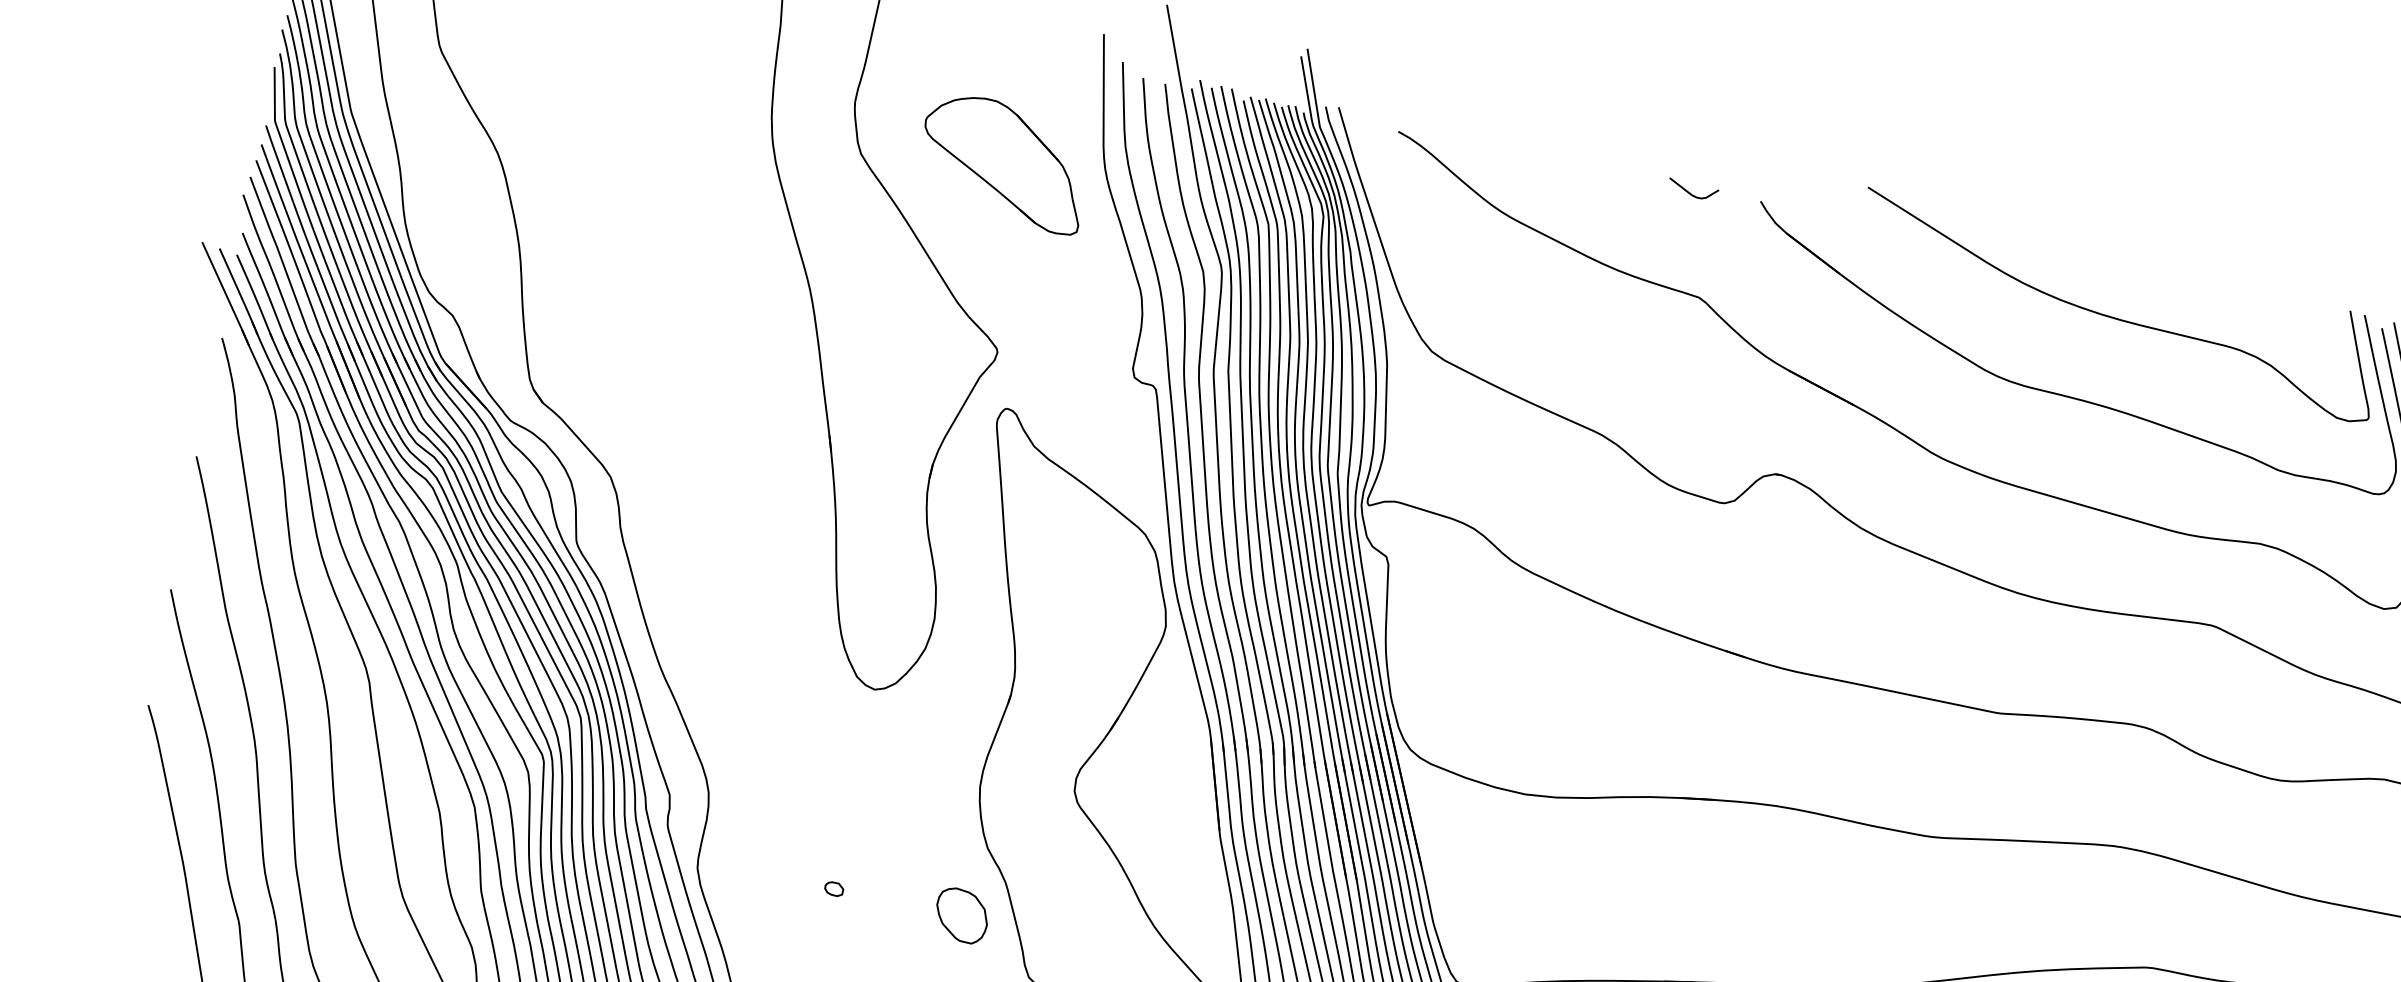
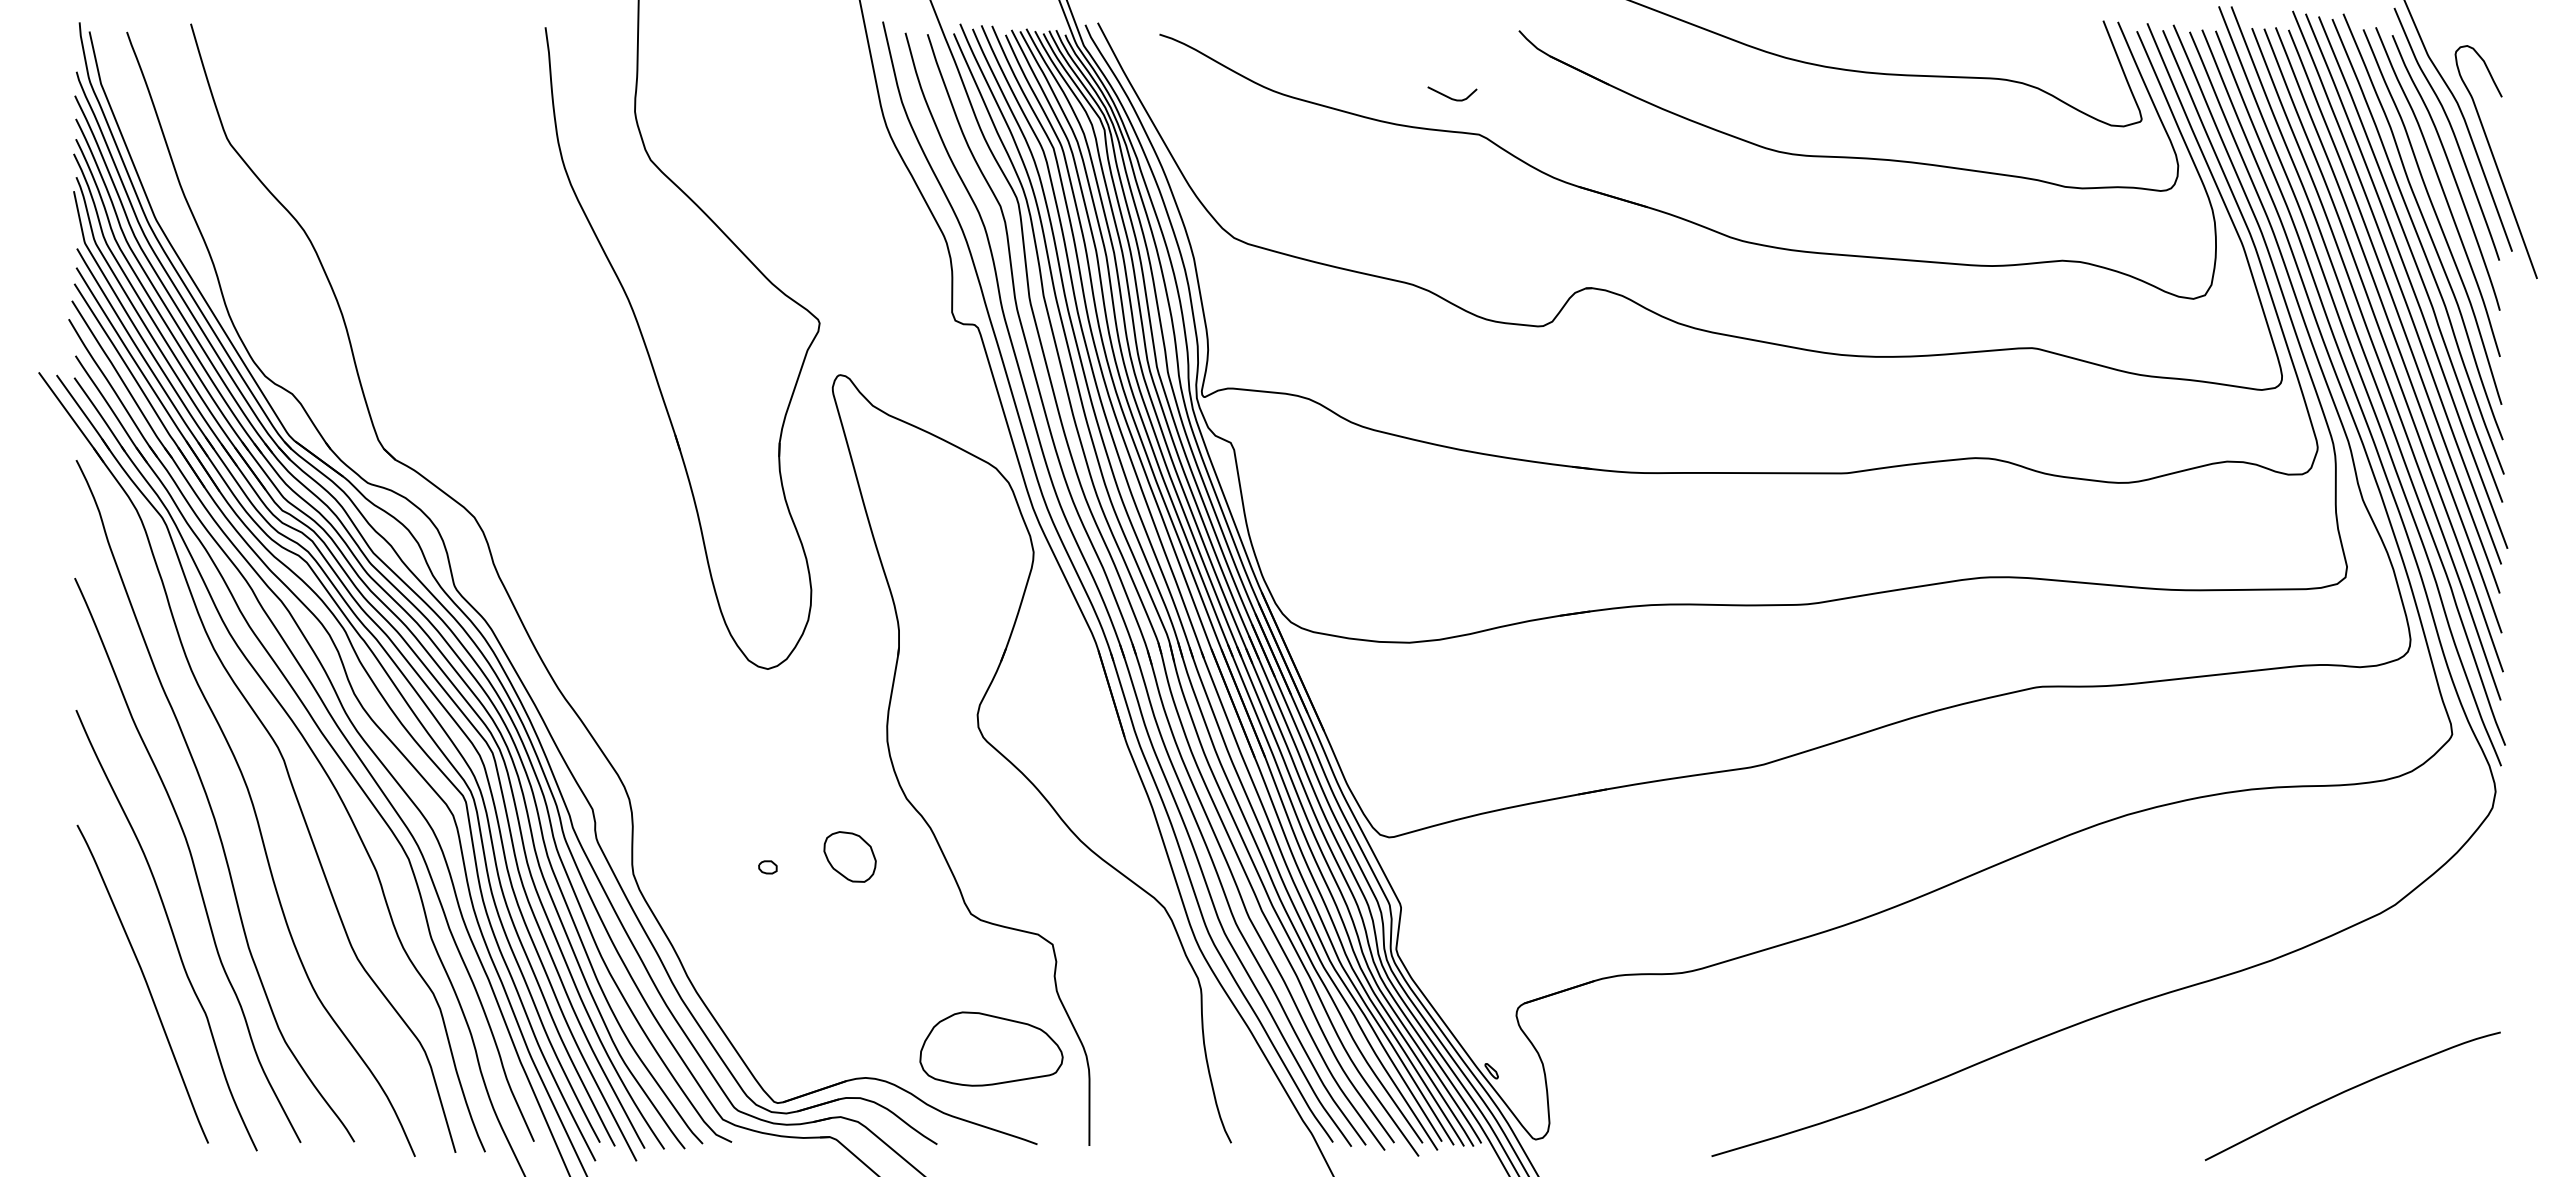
part: (1004, 162) -> (789, 140), removed
curve: (1691, 193) -> (1451, 97), moved
part: (961, 915) -> (849, 856), moved

